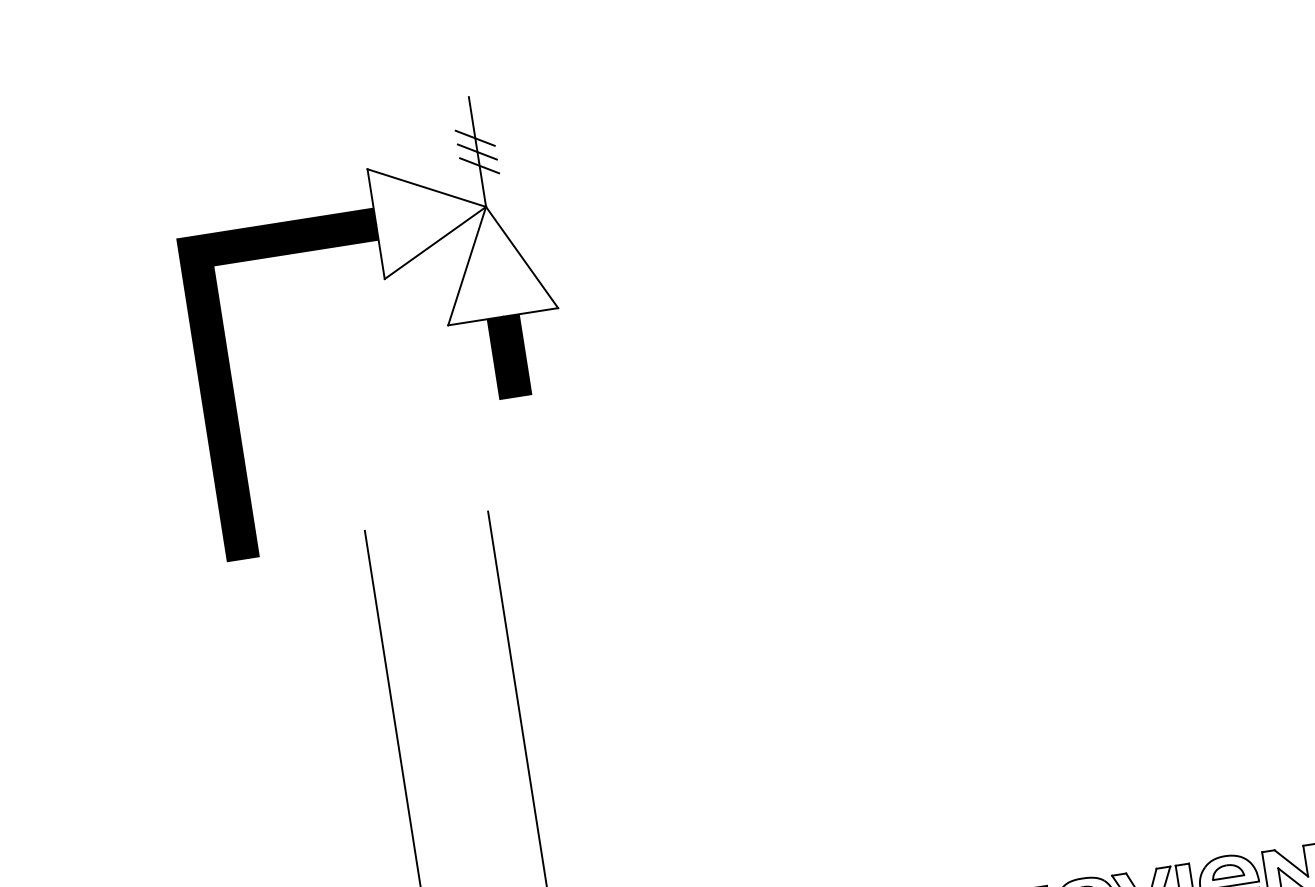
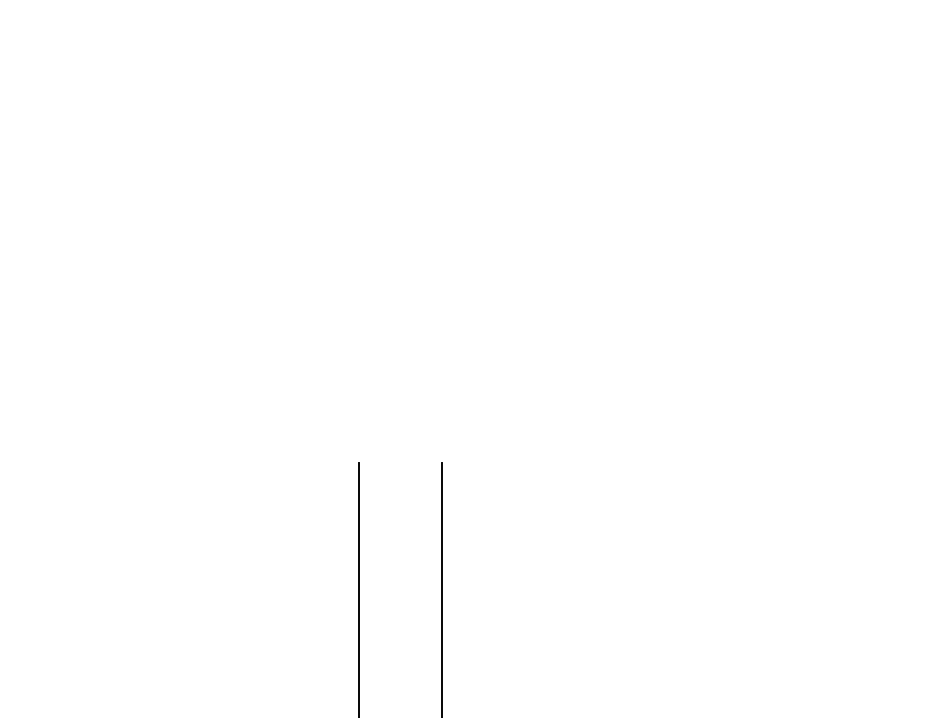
part: (384, 281) -> (397, 300), removed

